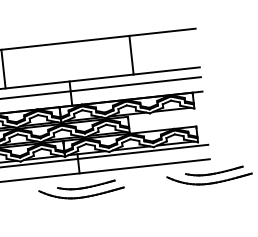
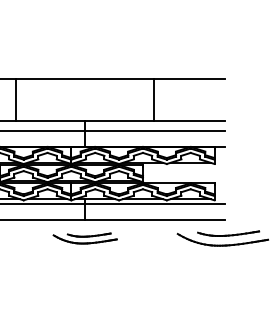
part: (81, 190) -> (85, 238), size x0.7

